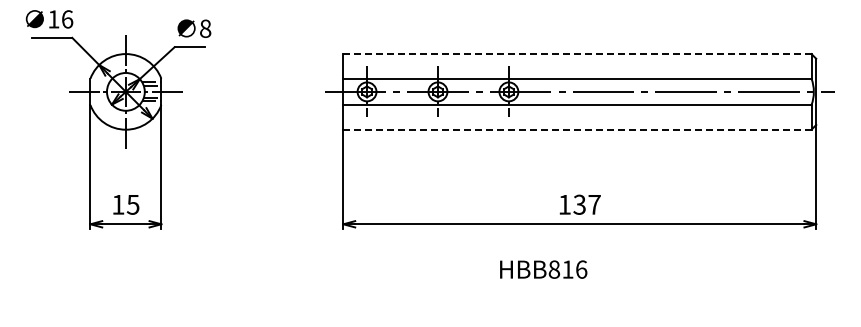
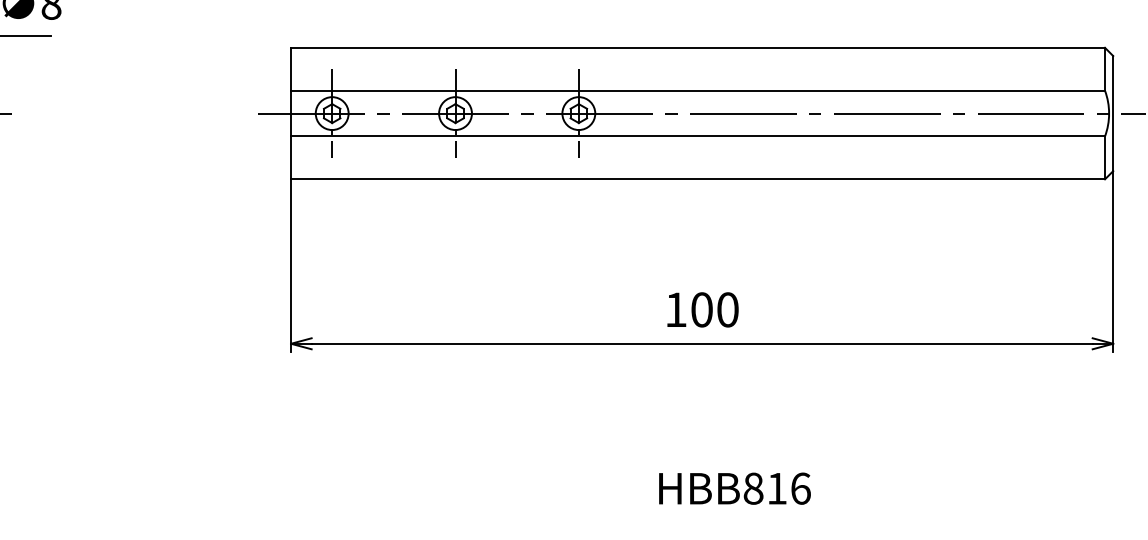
line: (577, 54) -> (698, 48), dashed -> solid
line: (577, 129) -> (698, 178), dashed -> solid
text: (586, 204) -> (713, 309), 137 -> 100
text: (543, 269) -> (734, 488), moved

